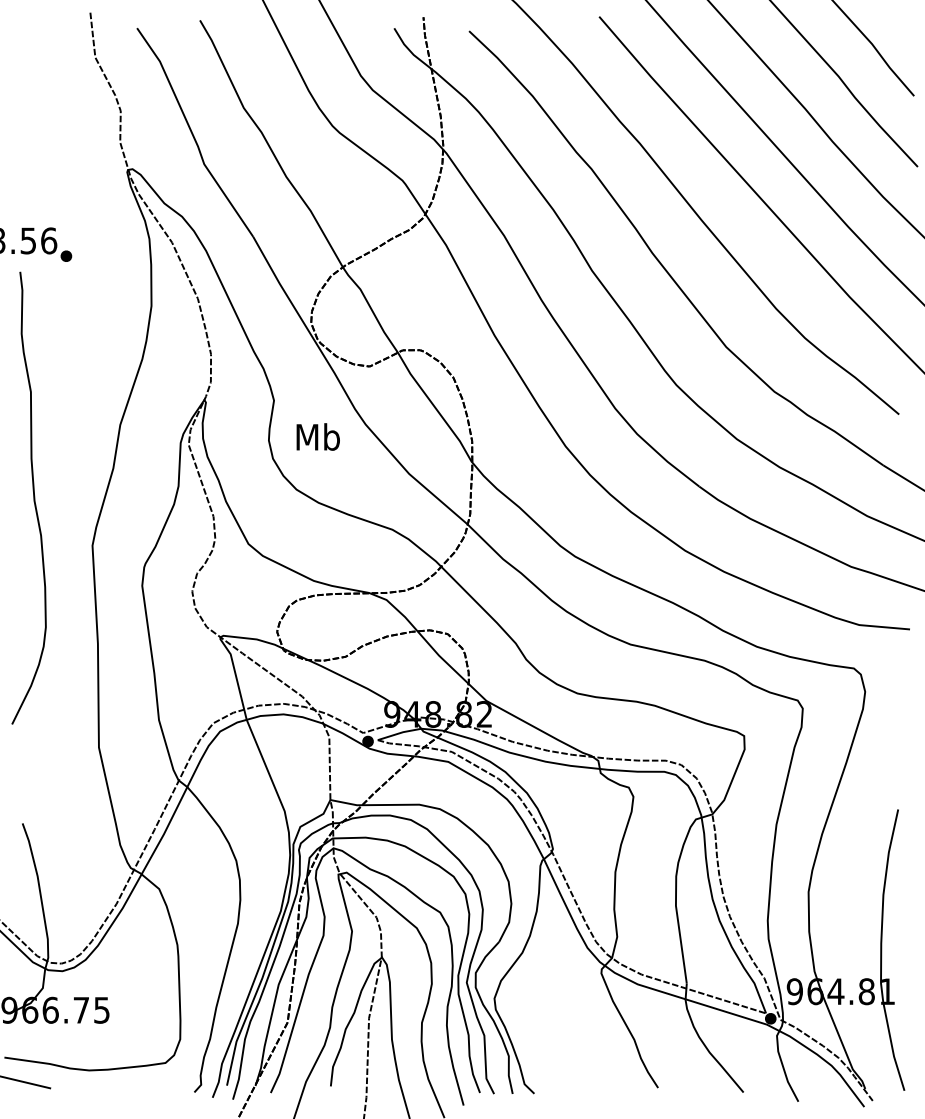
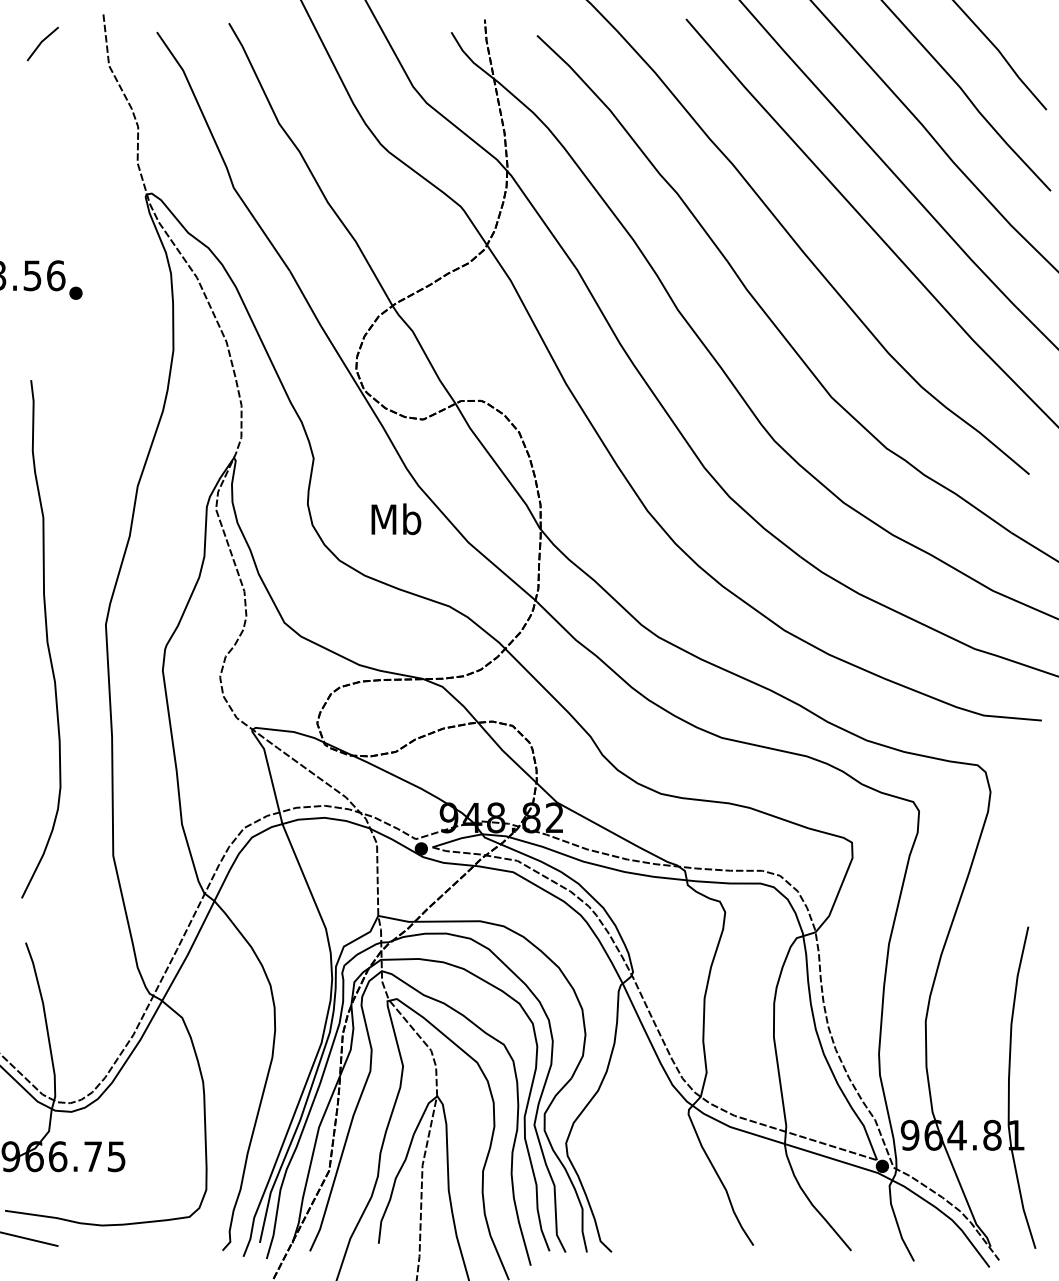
line: (36, 38) -> (41, 43), added
text: (318, 437) -> (396, 519), moved
curve: (33, 498) -> (46, 639), moved

